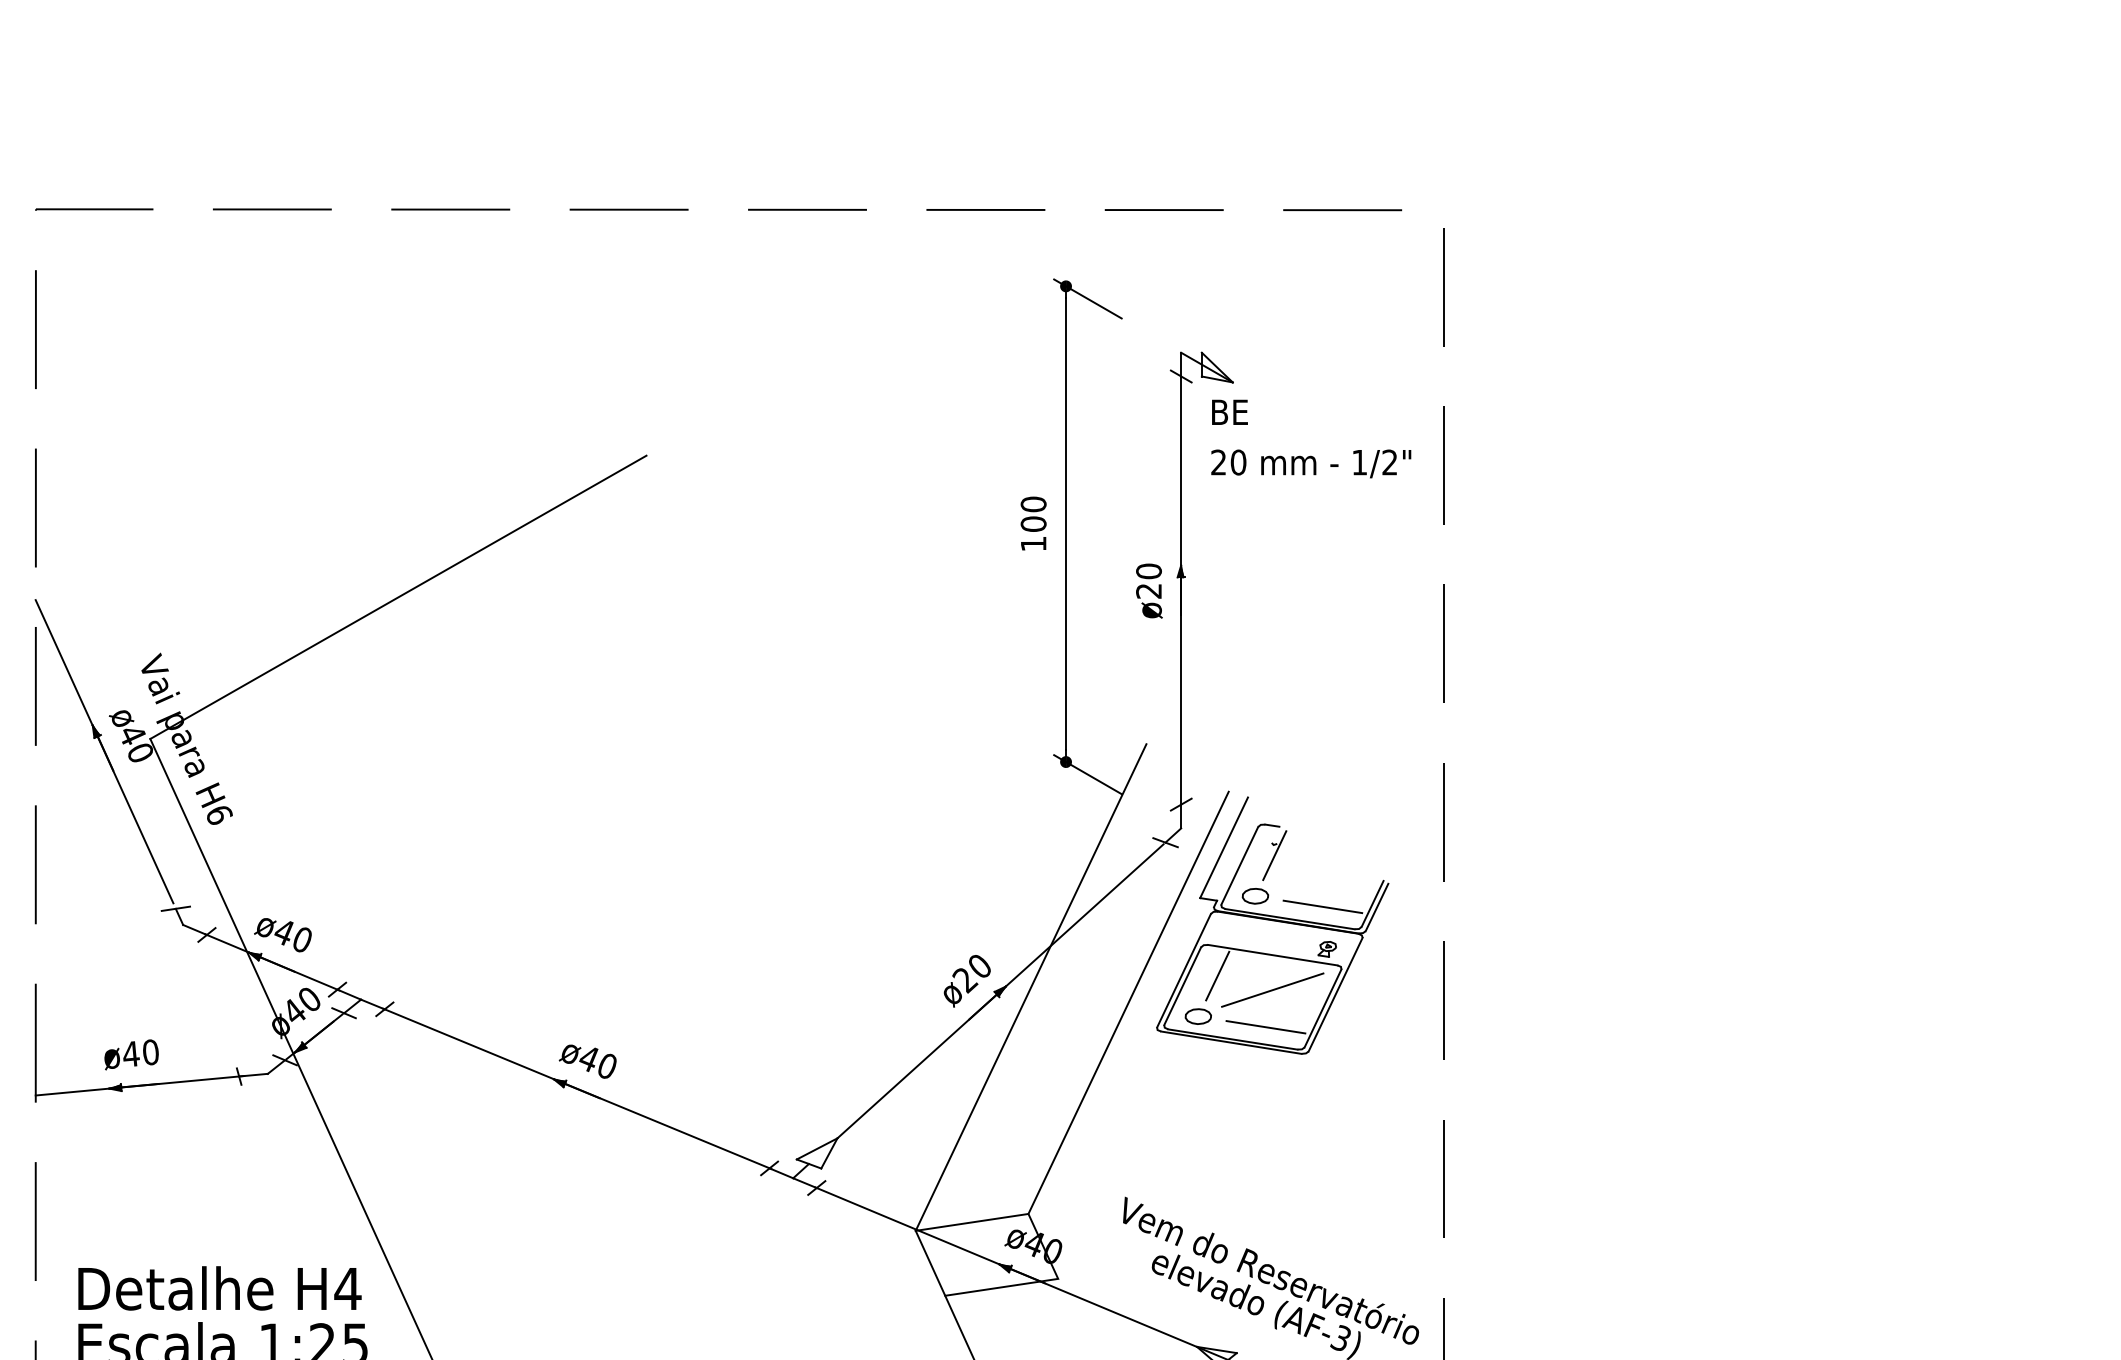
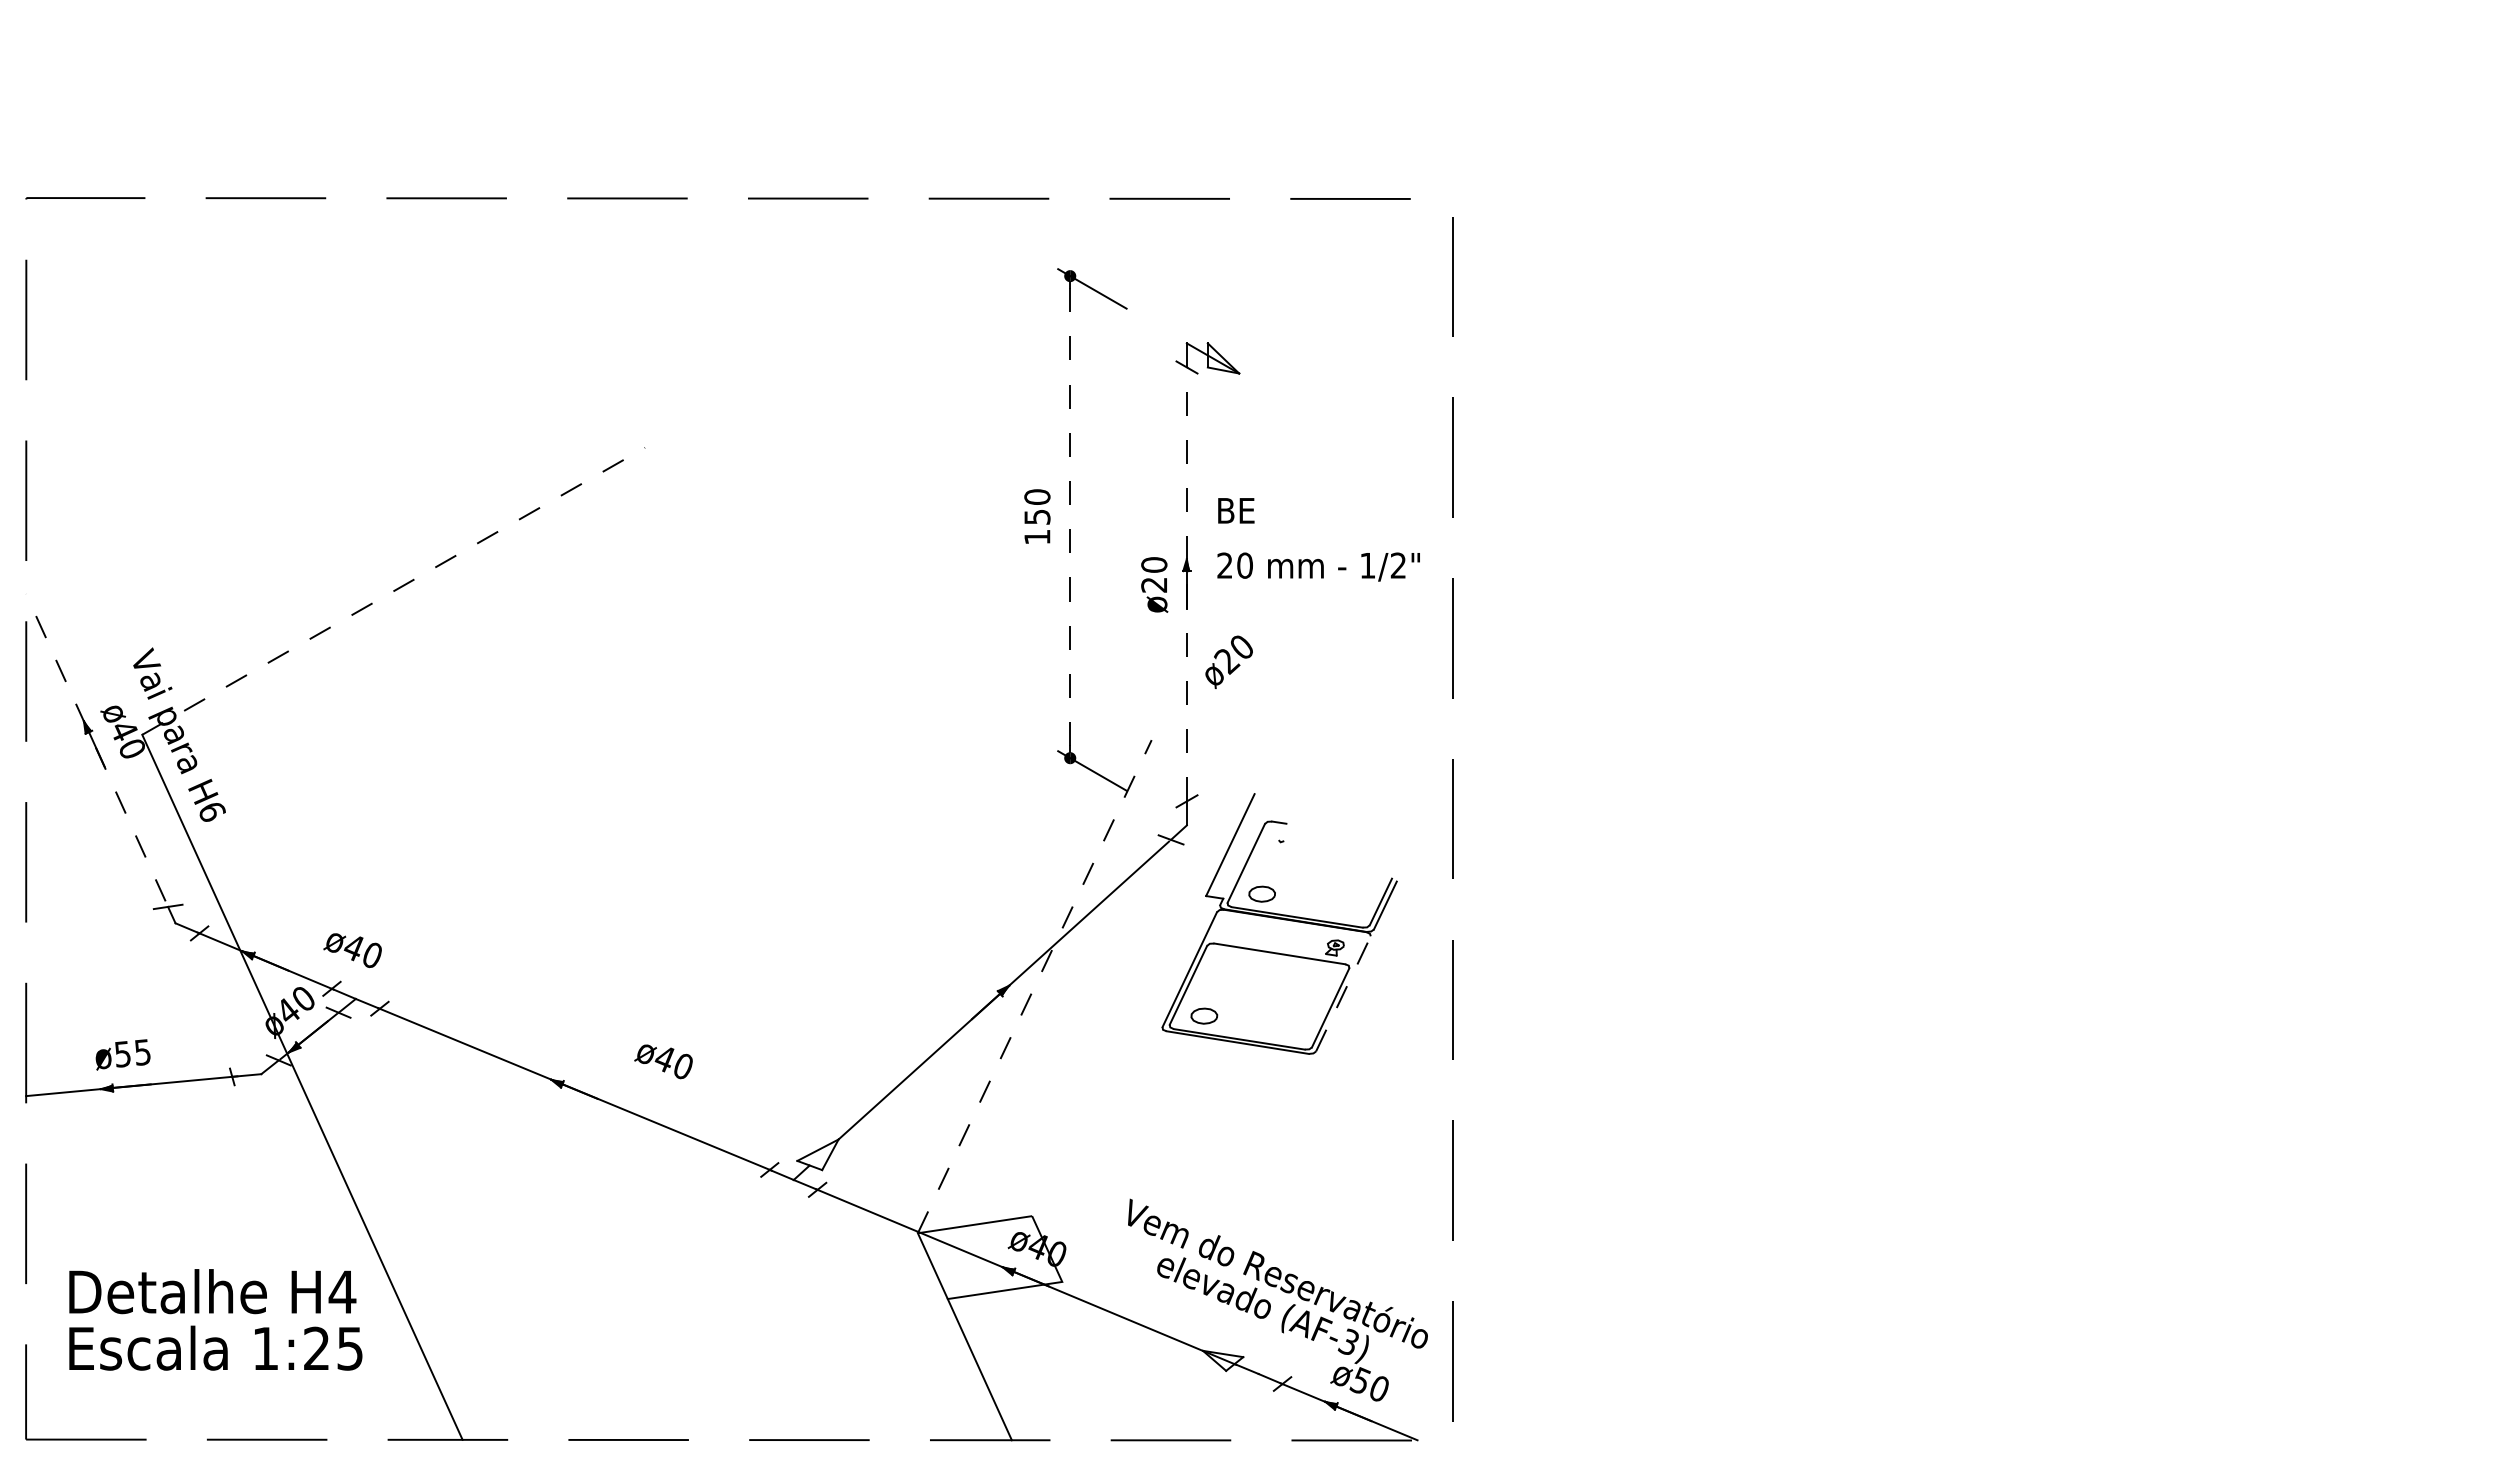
text: (1230, 412) -> (1236, 510), moved
text: (1311, 463) -> (1318, 566), moved
text: (1033, 523) -> (1037, 516), 100 -> 150
line: (1066, 524) -> (1070, 517), solid -> dashed
line: (1180, 590) -> (1186, 584), solid -> dashed
line: (399, 597) -> (394, 591), solid -> dashed
line: (104, 751) -> (95, 747), solid -> dashed
line: (1274, 855) -> (1281, 852), removed
line: (1322, 906) -> (1330, 904), removed
text: (282, 935) -> (352, 950), moved
line: (1217, 975) -> (1223, 974), removed
text: (966, 980) -> (1228, 661), moved
line: (1030, 987) -> (1034, 986), solid -> dashed
line: (1272, 990) -> (1279, 989), removed
line: (1335, 994) -> (1343, 993), solid -> dashed
line: (1128, 1003) -> (1133, 1002), removed
line: (1265, 1026) -> (1272, 1026), removed
text: (140, 1053) -> (132, 1053), ø40 -> ø55
text: (587, 1061) -> (663, 1061), moved

